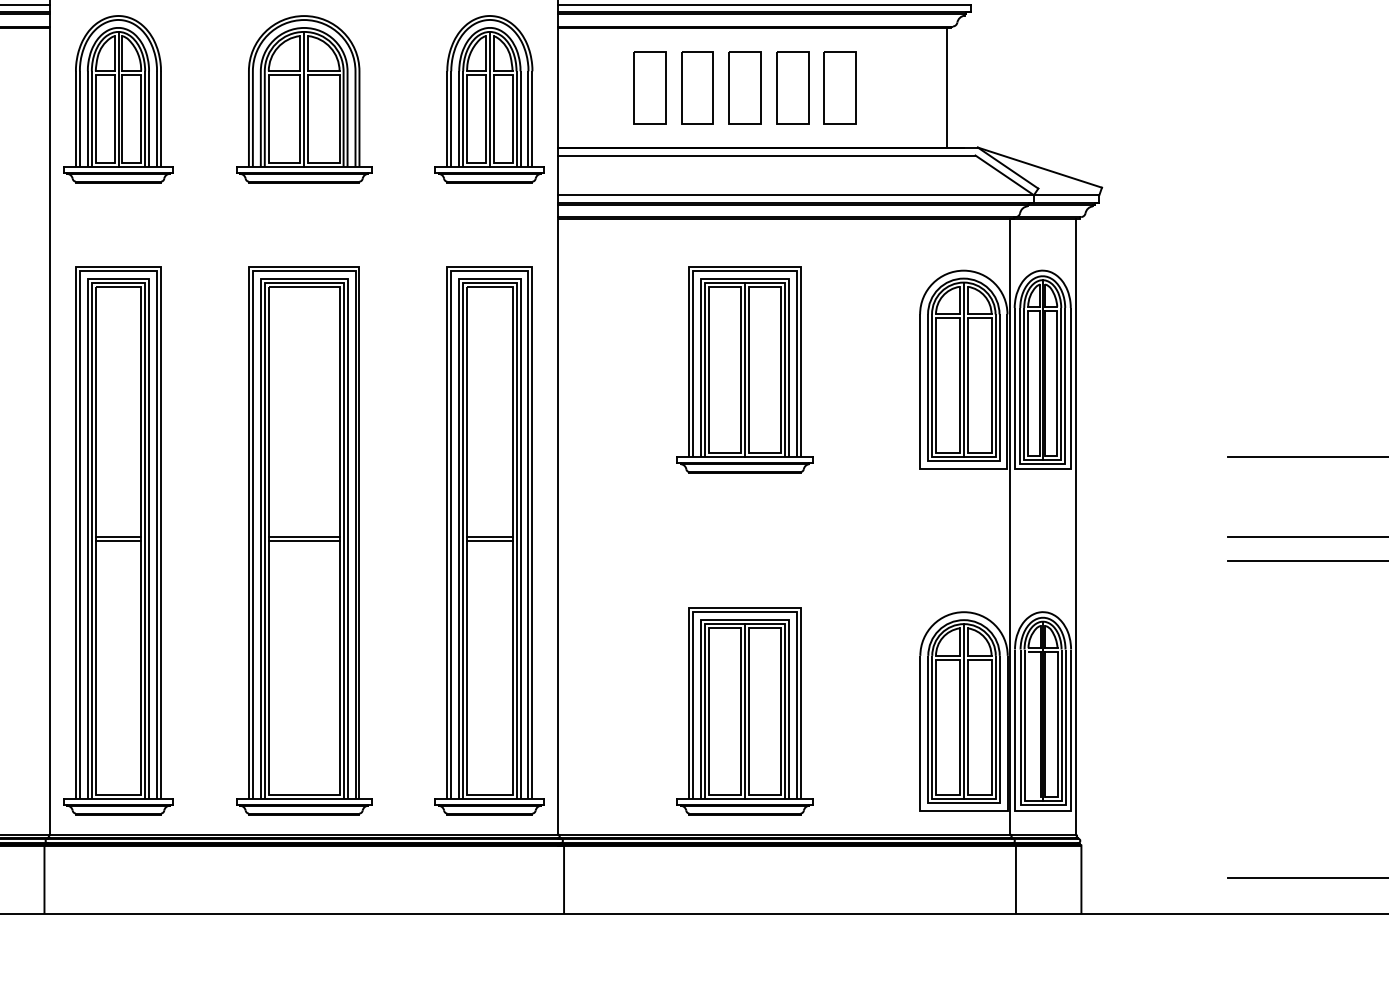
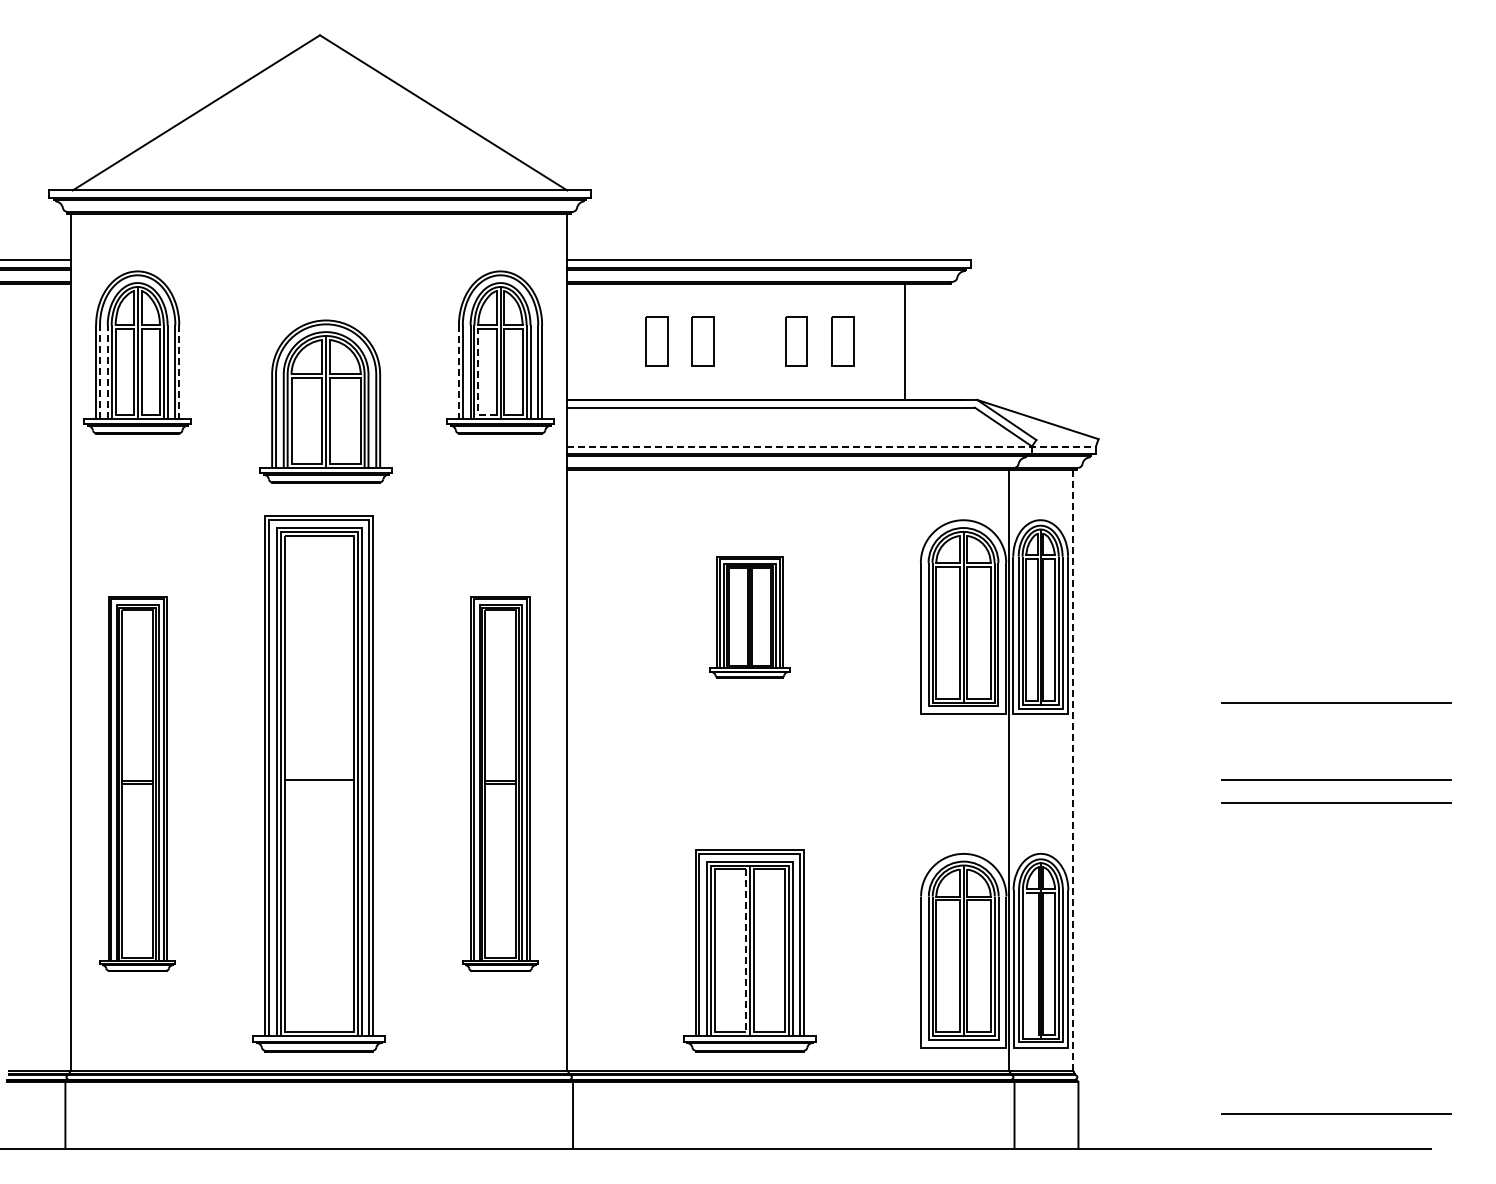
part: (649, 87) -> (656, 341), size x0.7
part: (697, 87) -> (703, 341), size x0.7
part: (744, 87) -> (749, 341), removed
part: (792, 87) -> (796, 341), size x0.7
part: (839, 87) -> (842, 341), size x0.7
line: (947, 87) -> (905, 341), moved
part: (303, 98) -> (325, 401), moved
line: (80, 119) -> (100, 372), solid -> dashed
line: (87, 119) -> (107, 372), solid -> dashed
line: (161, 119) -> (179, 372), solid -> dashed
line: (446, 119) -> (458, 372), solid -> dashed
line: (467, 129) -> (478, 382), solid -> dashed
line: (829, 195) -> (832, 446), solid -> dashed
part: (744, 369) -> (749, 616), size x0.6
line: (1075, 526) -> (1072, 770), solid -> dashed
part: (118, 540) -> (137, 783), size x0.7
part: (489, 540) -> (500, 783), size x0.7
line: (303, 541) -> (318, 784), removed
line: (740, 712) -> (745, 951), solid -> dashed

